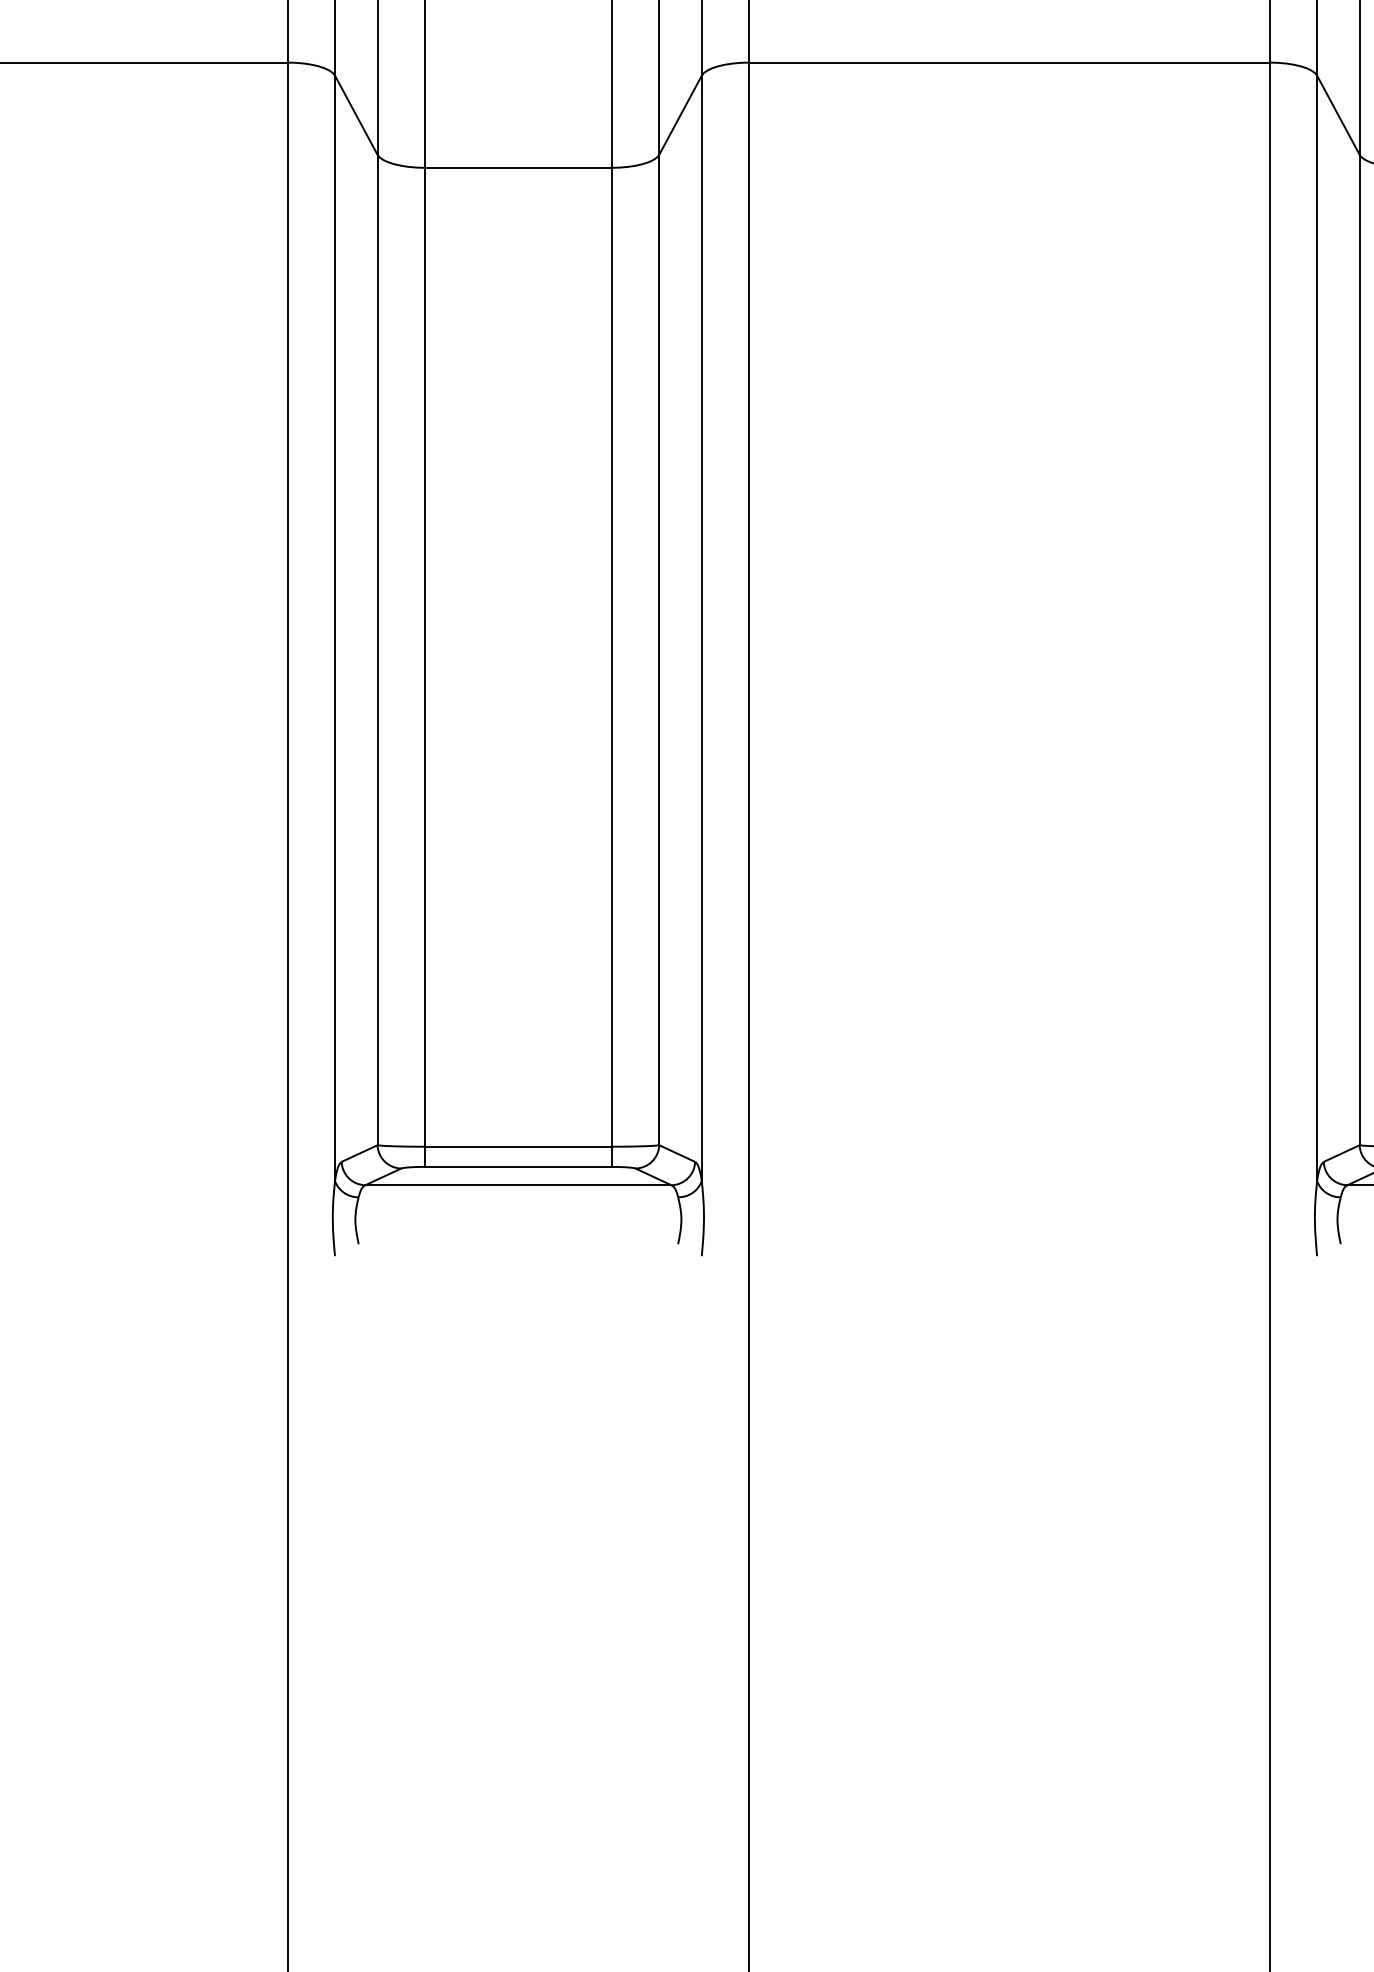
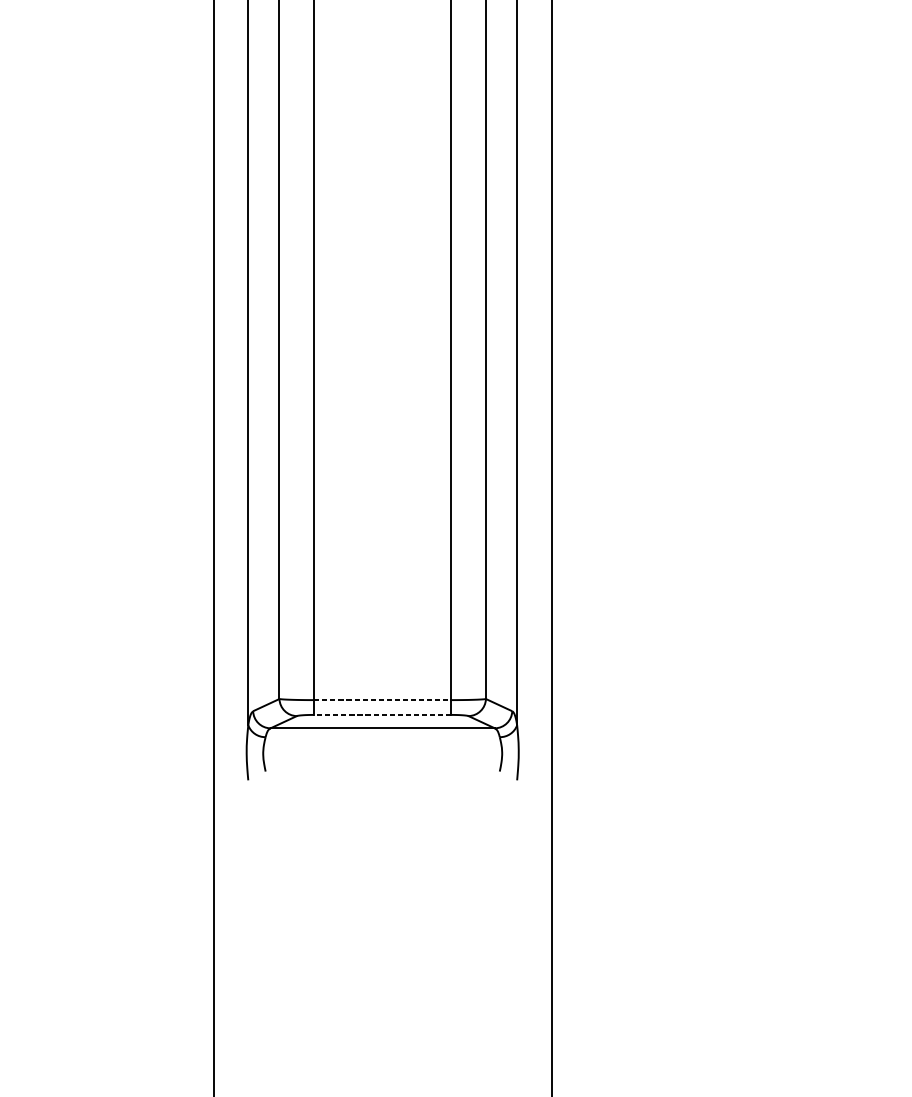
line: (518, 1146) -> (382, 699), solid -> dashed
line: (517, 1166) -> (382, 714), solid -> dashed

